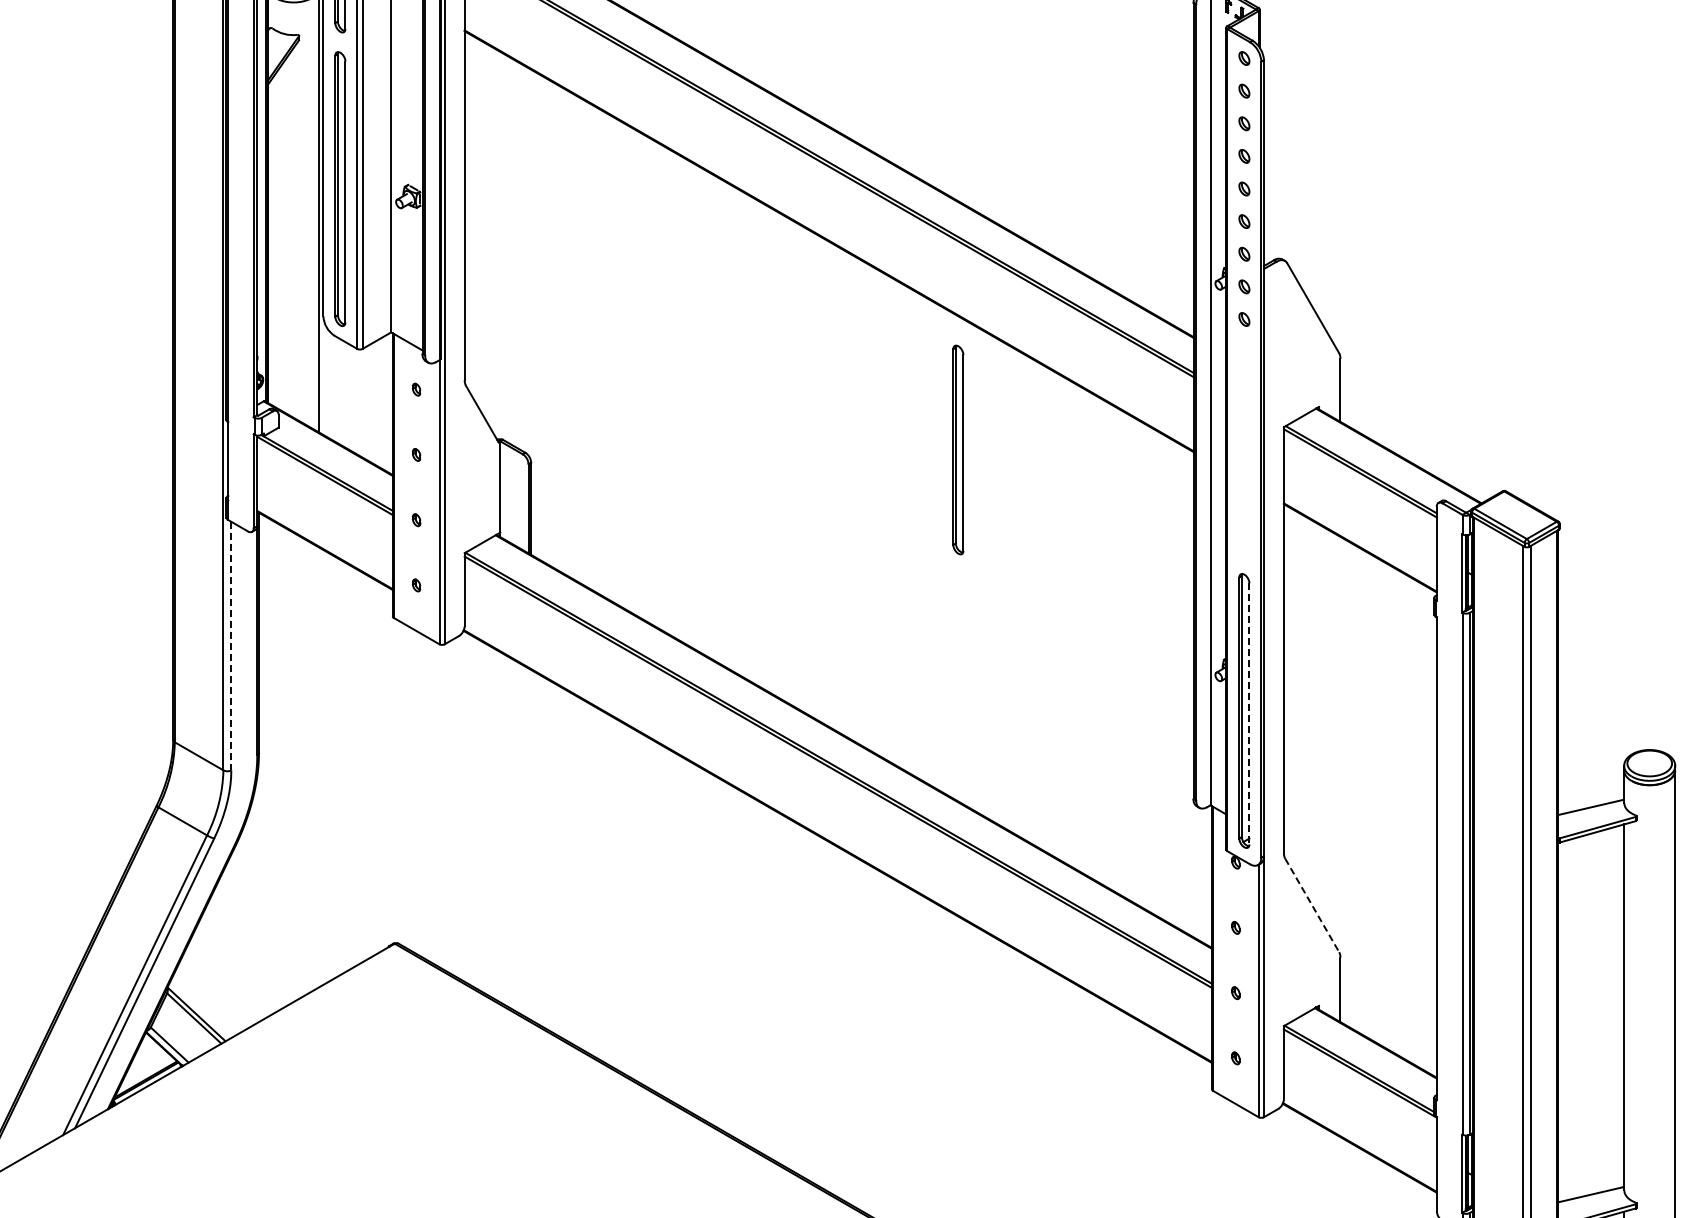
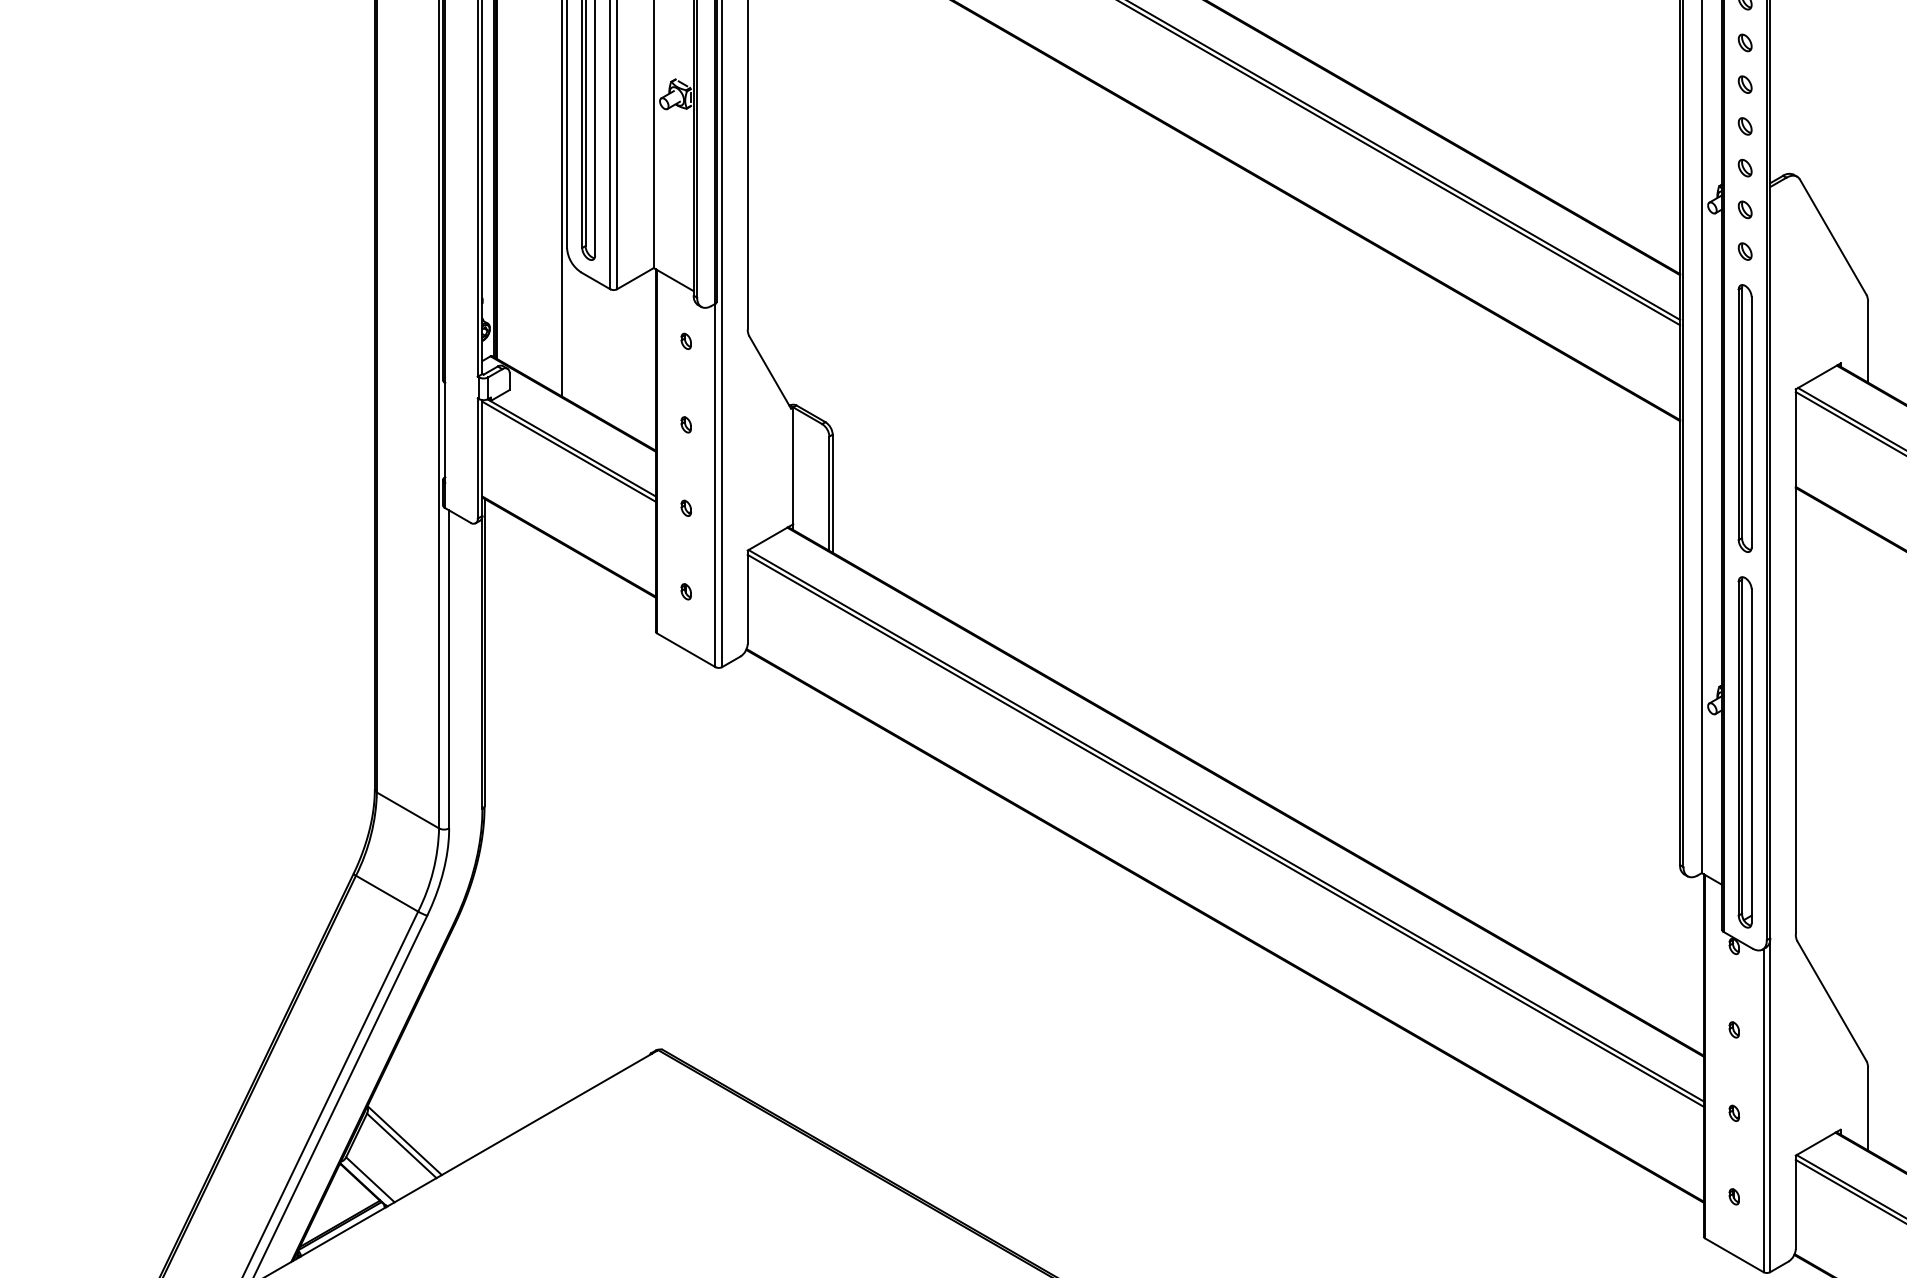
part: (958, 449) -> (1745, 417), moved
line: (231, 646) -> (449, 669), dashed -> solid
line: (1249, 714) -> (1751, 756), dashed -> solid
line: (1312, 905) -> (1832, 1001), dashed -> solid

